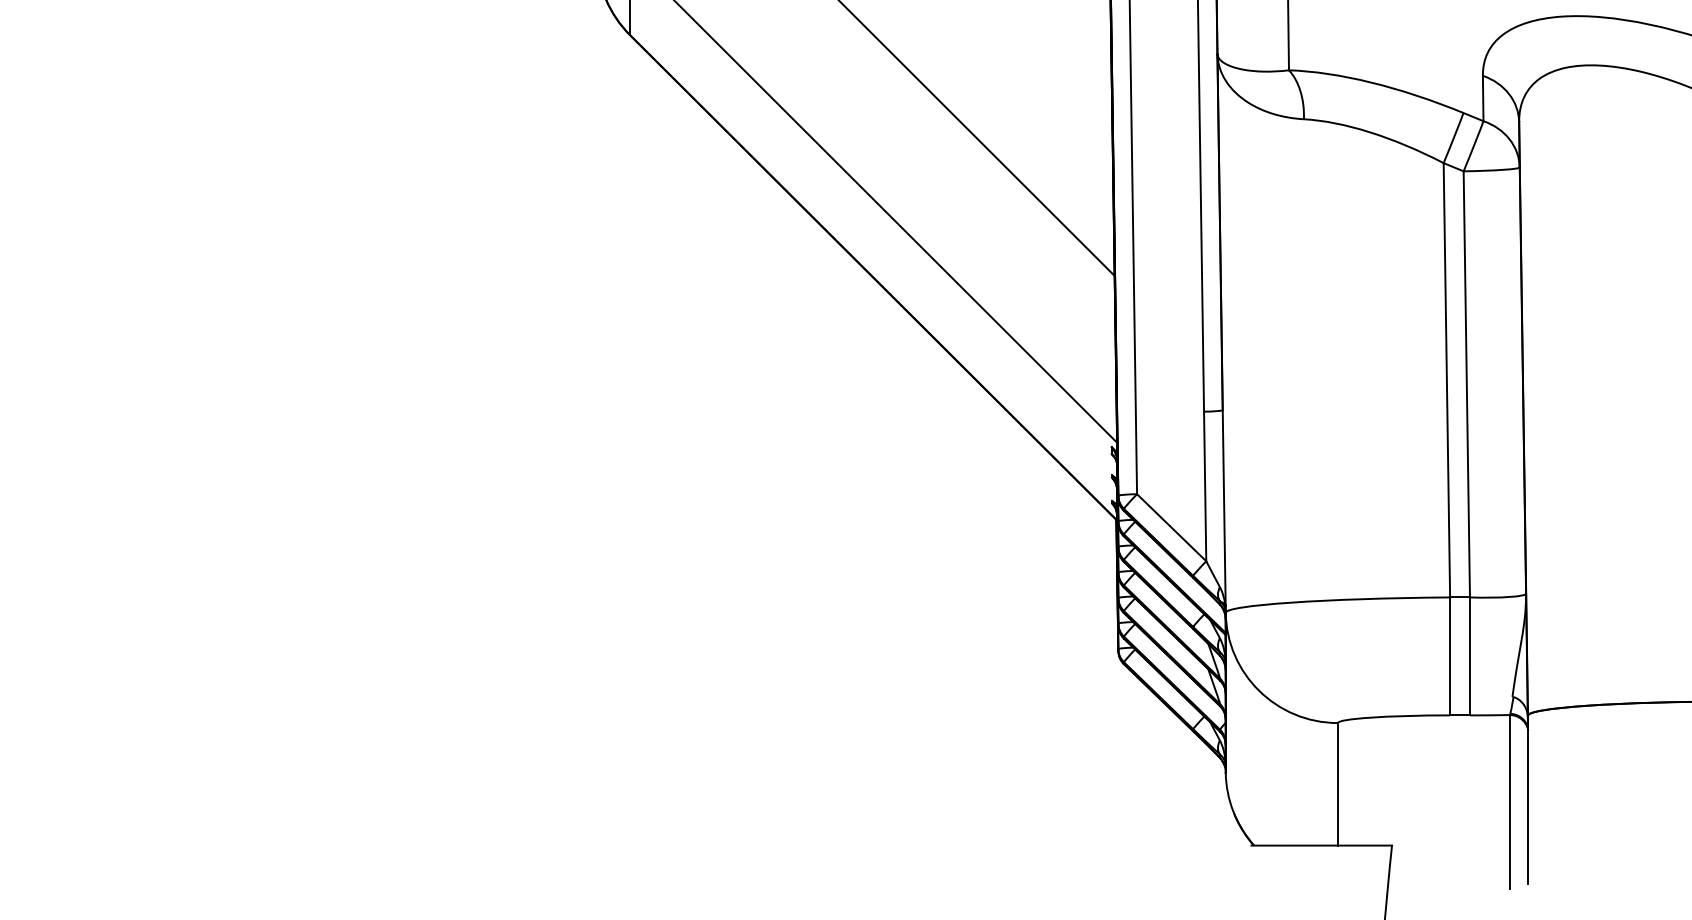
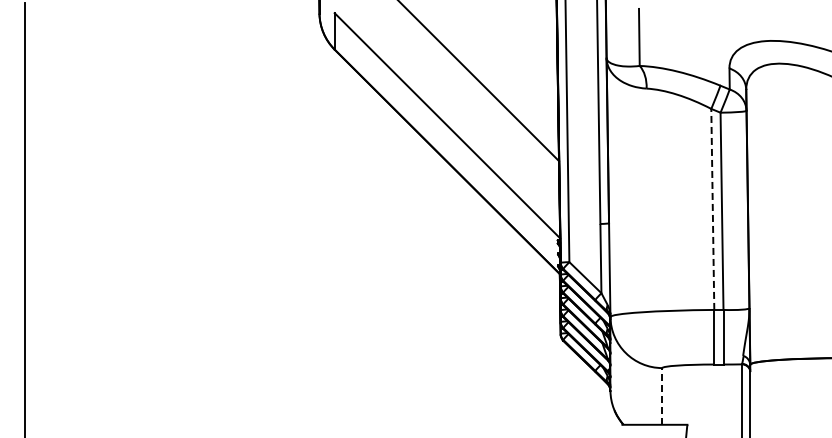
line: (1446, 380) -> (712, 209), solid -> dashed
line: (1338, 782) -> (662, 395), solid -> dashed

